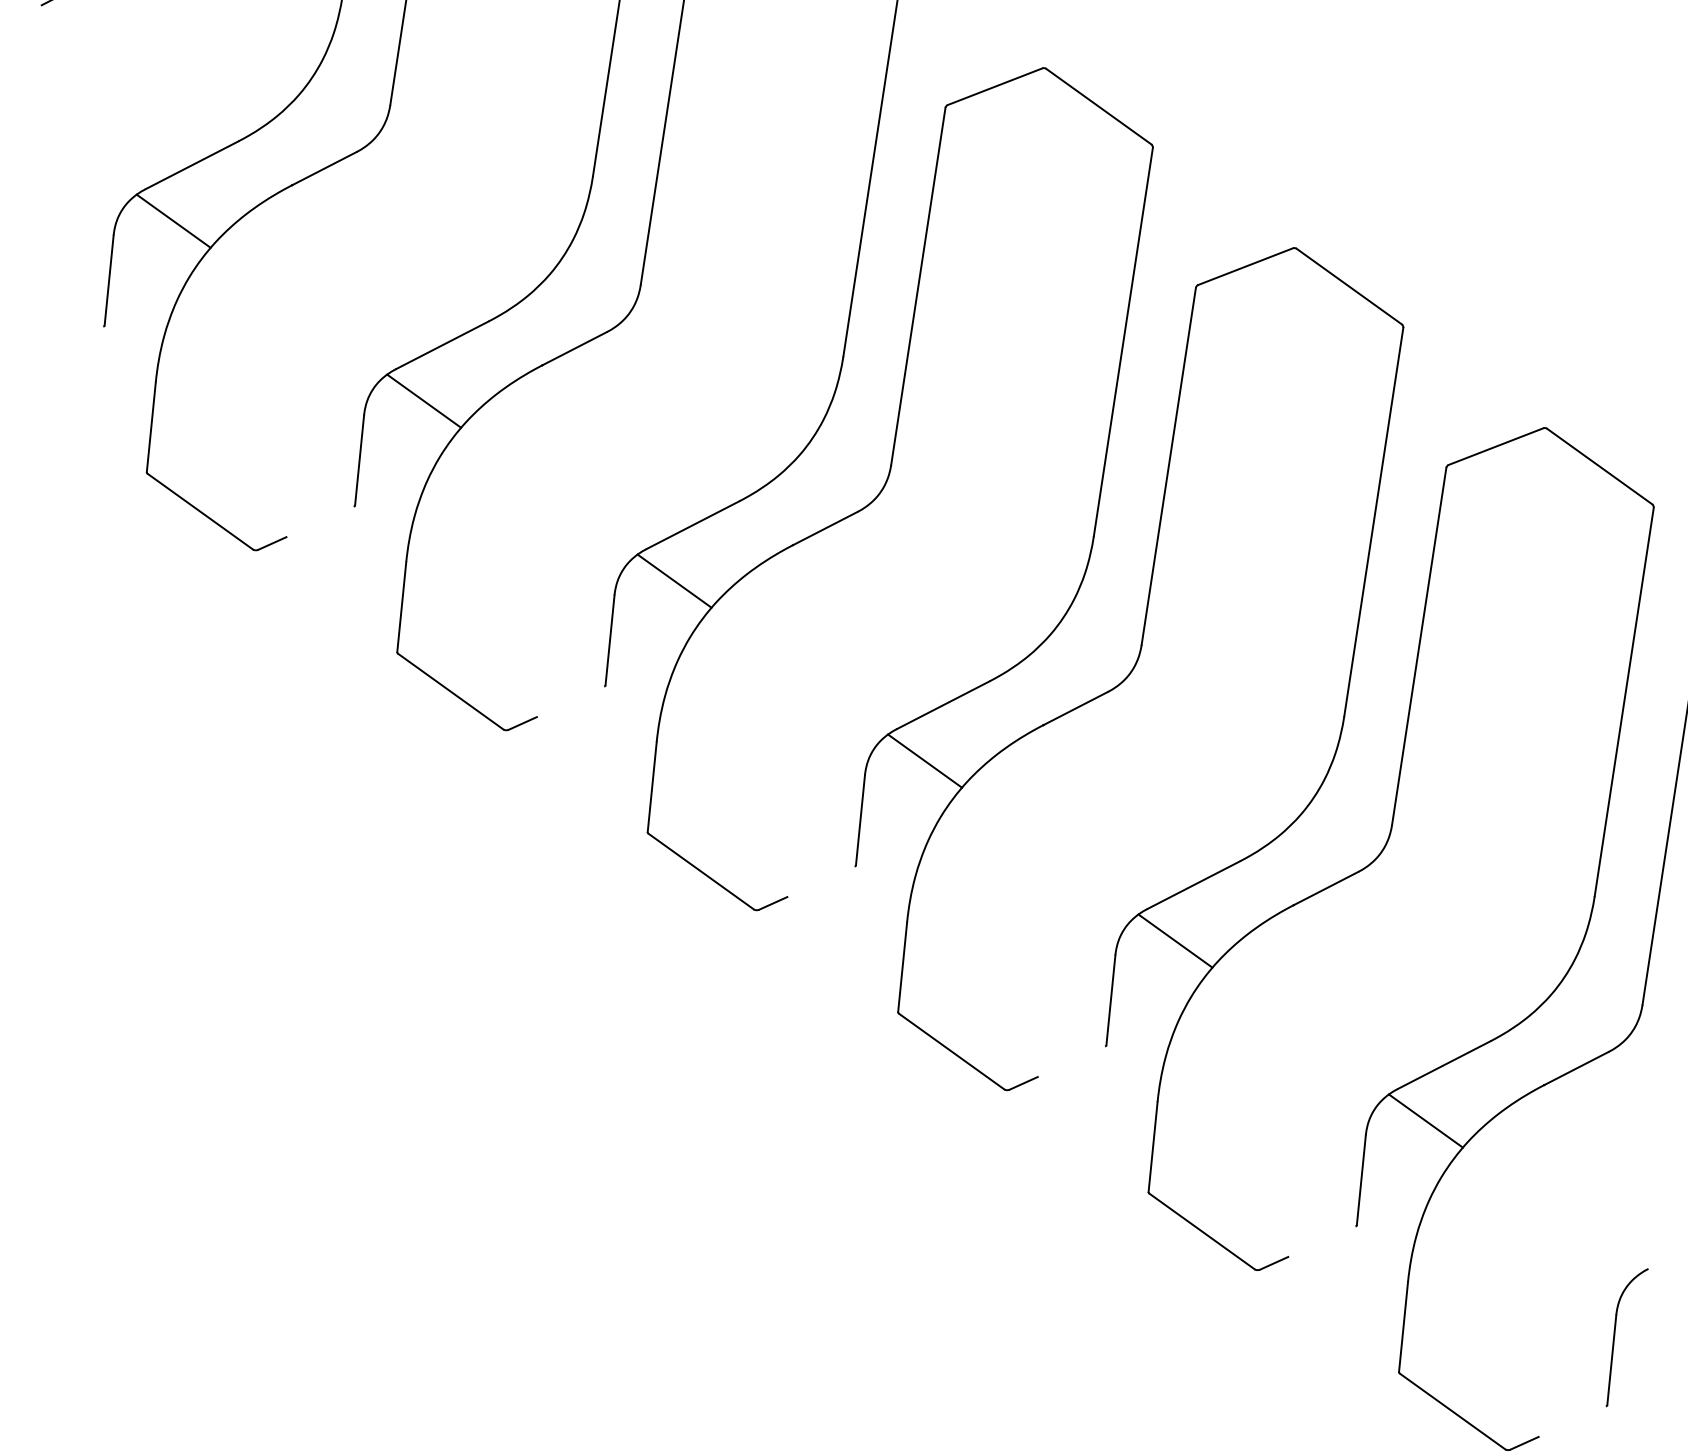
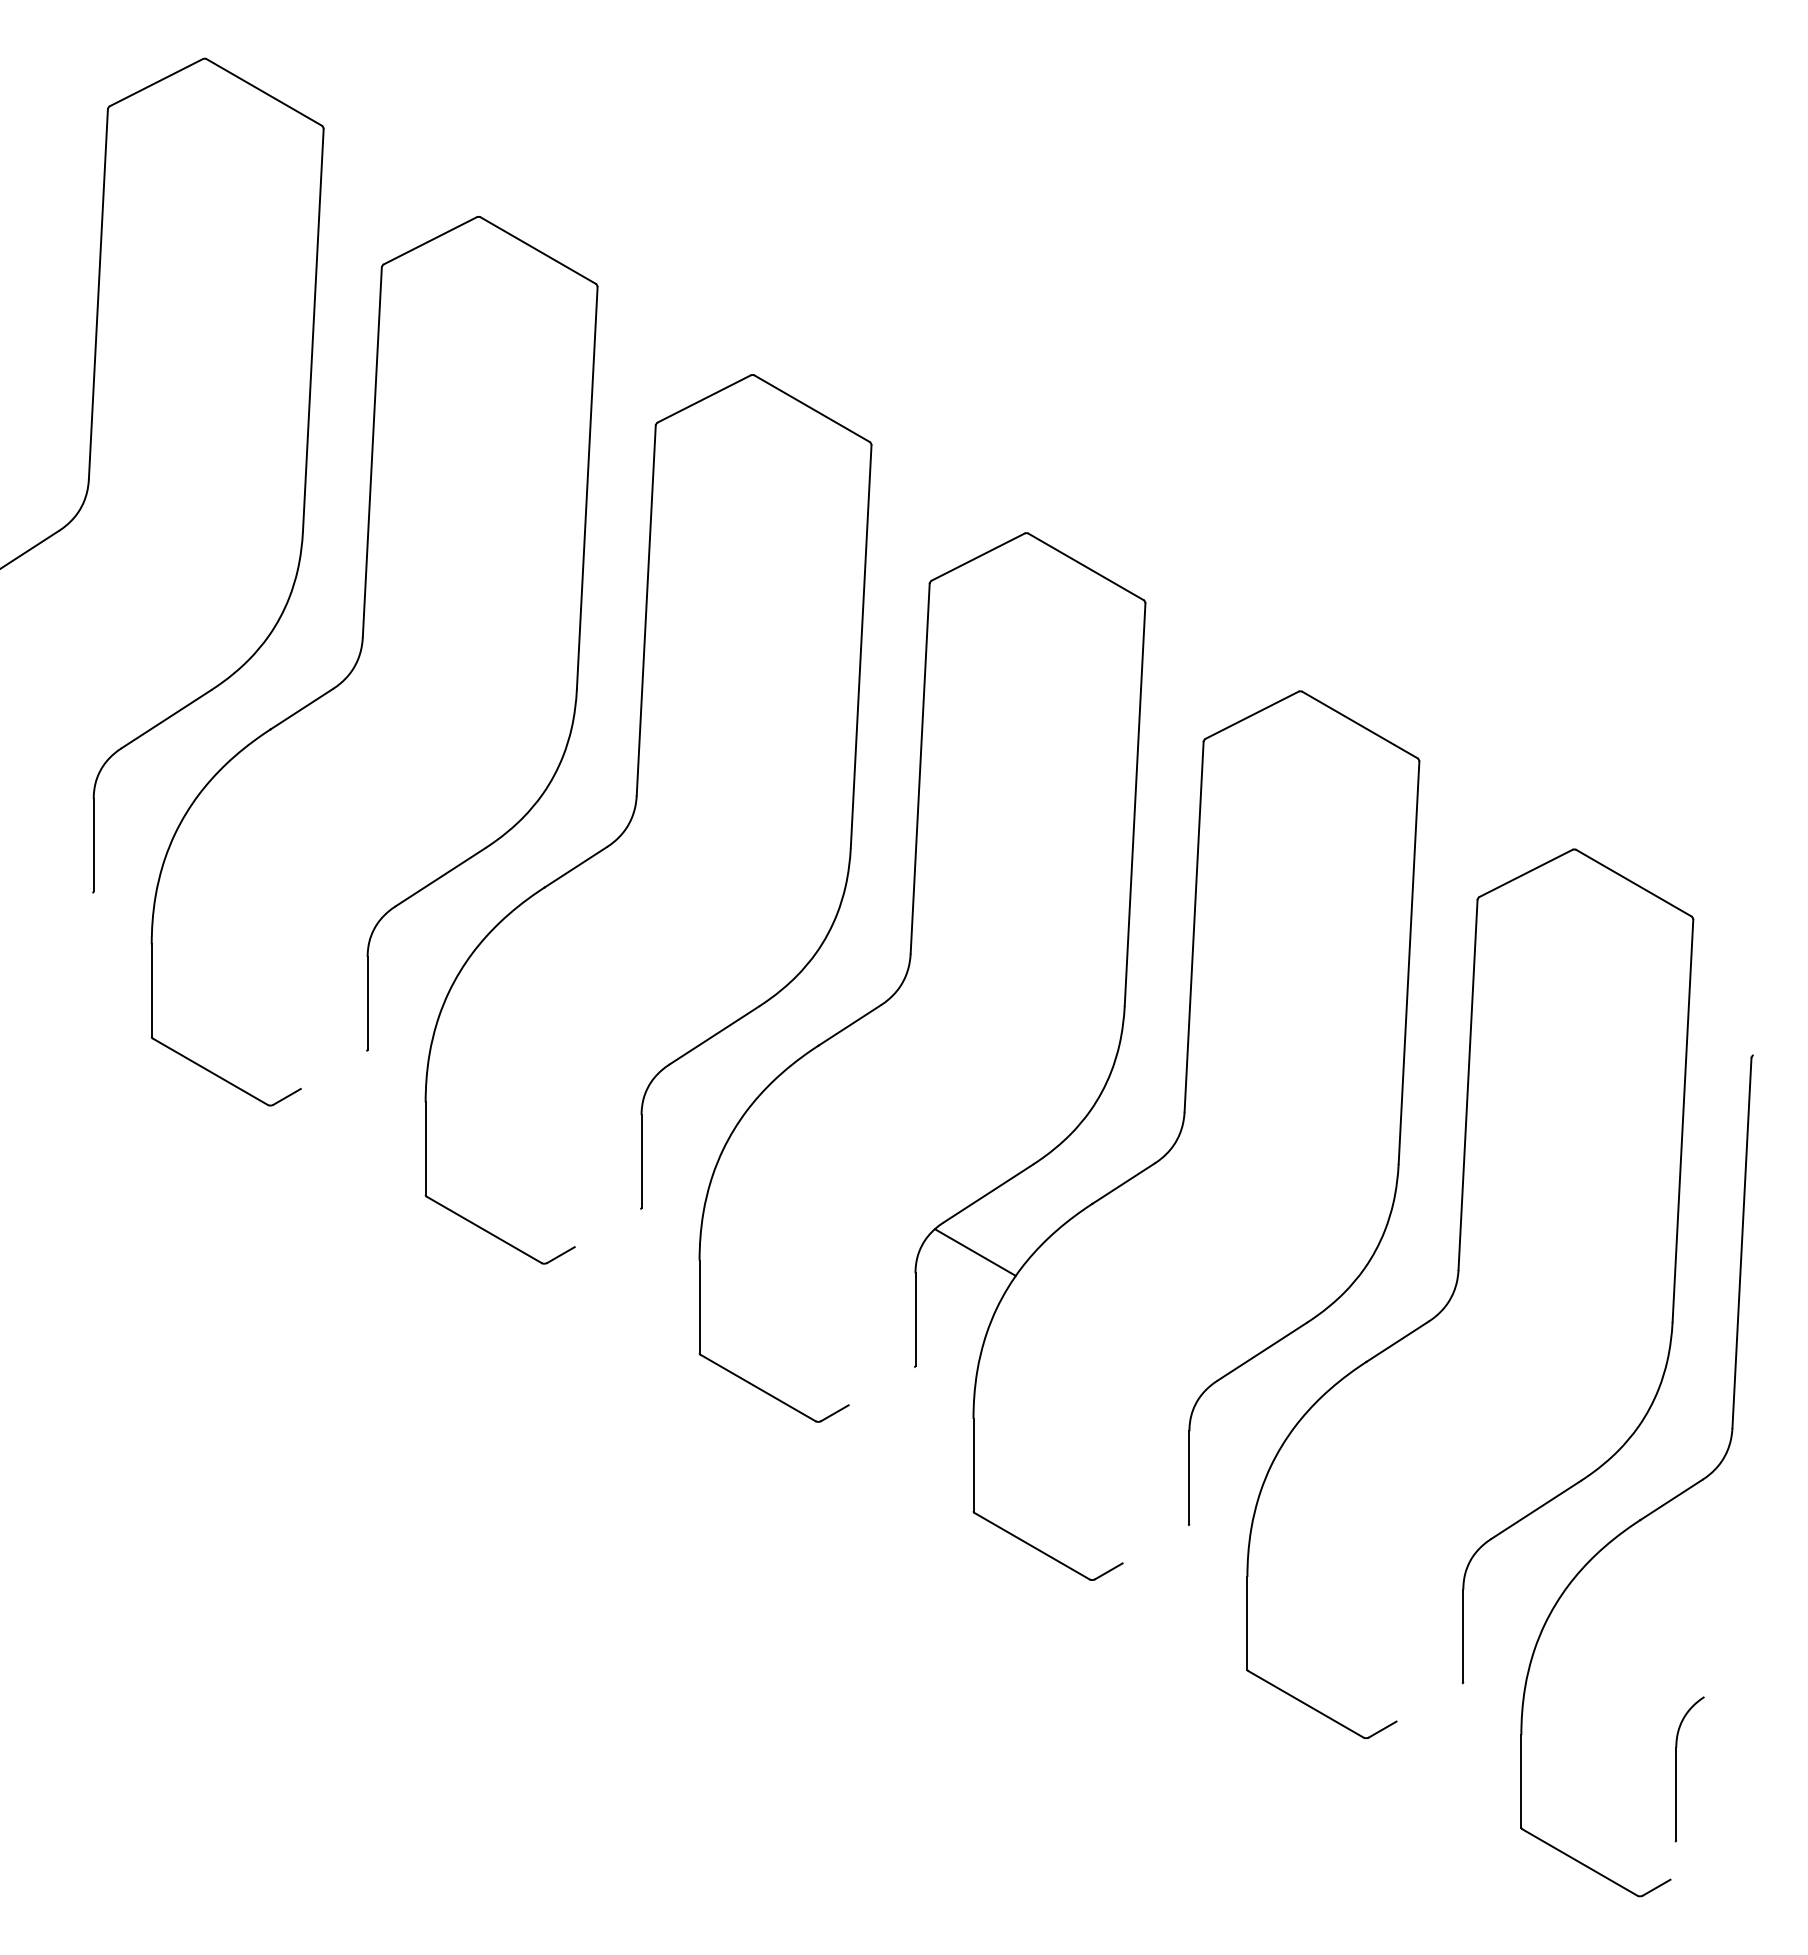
line: (173, 220) -> (153, 777), removed
line: (424, 400) -> (427, 935), removed
line: (673, 581) -> (700, 1094), removed
line: (1174, 940) -> (1248, 1410), removed
line: (1425, 1120) -> (1522, 1568), removed
part: (1614, 1336) -> (1676, 1769), moved

